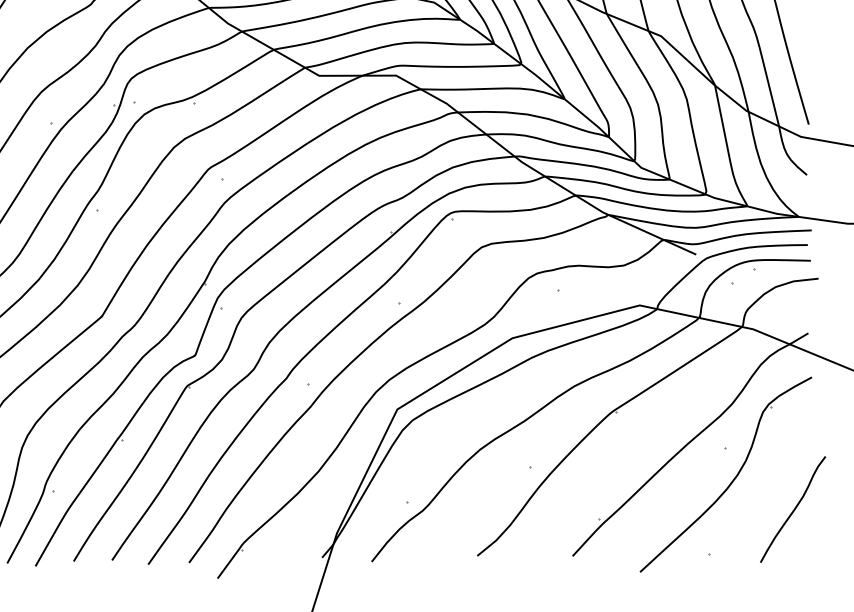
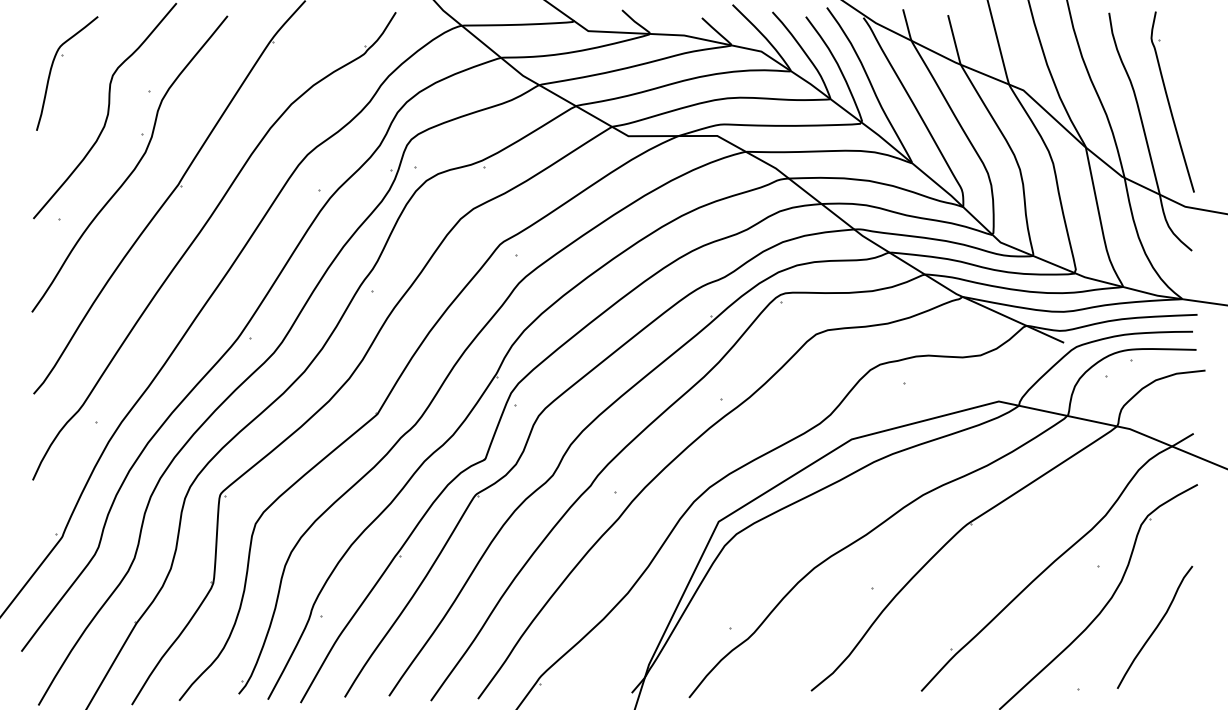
curve: (793, 509) -> (1155, 627), moved

